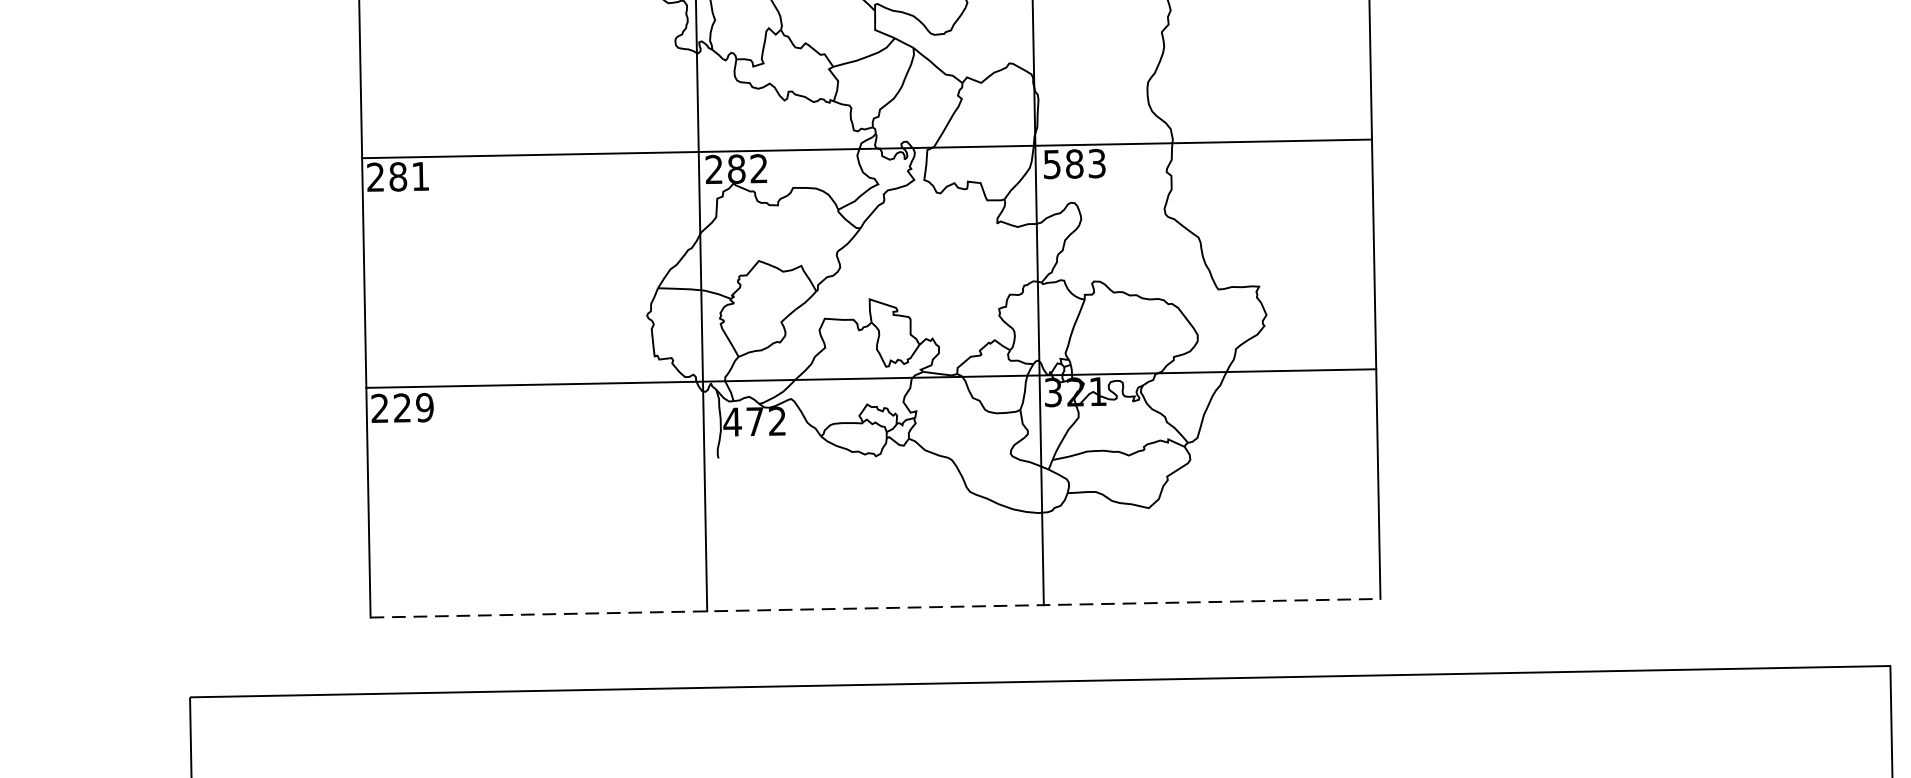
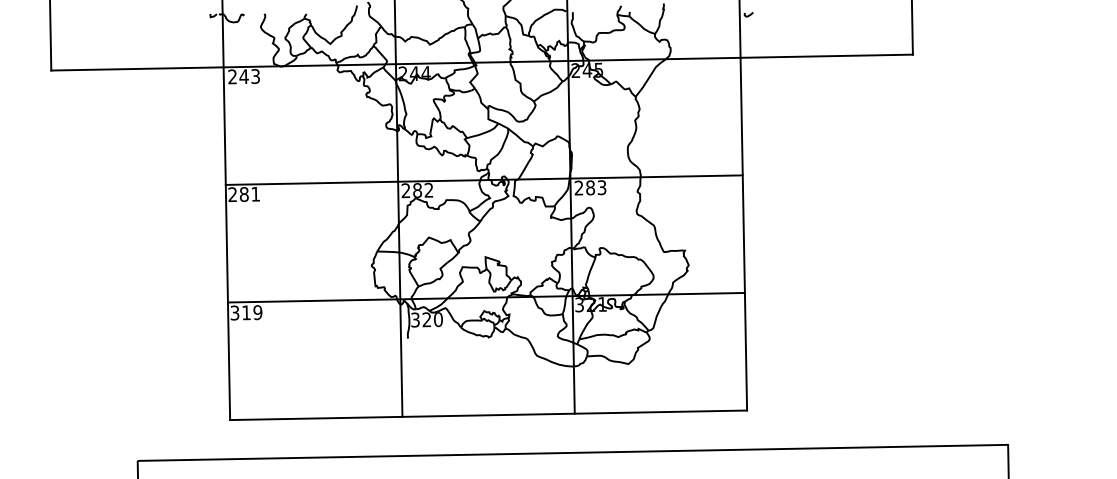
text: (1051, 163) -> (578, 187), 583 -> 283
text: (390, 407) -> (240, 312), 229 -> 319
text: (754, 421) -> (426, 319), 472 -> 320
line: (875, 608) -> (488, 415), dashed -> solid

